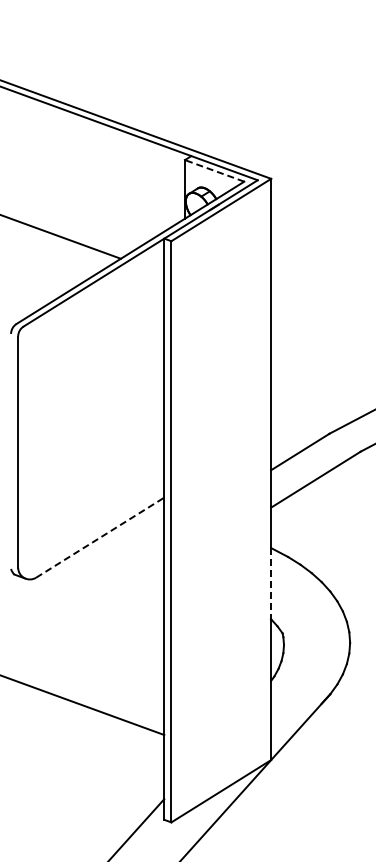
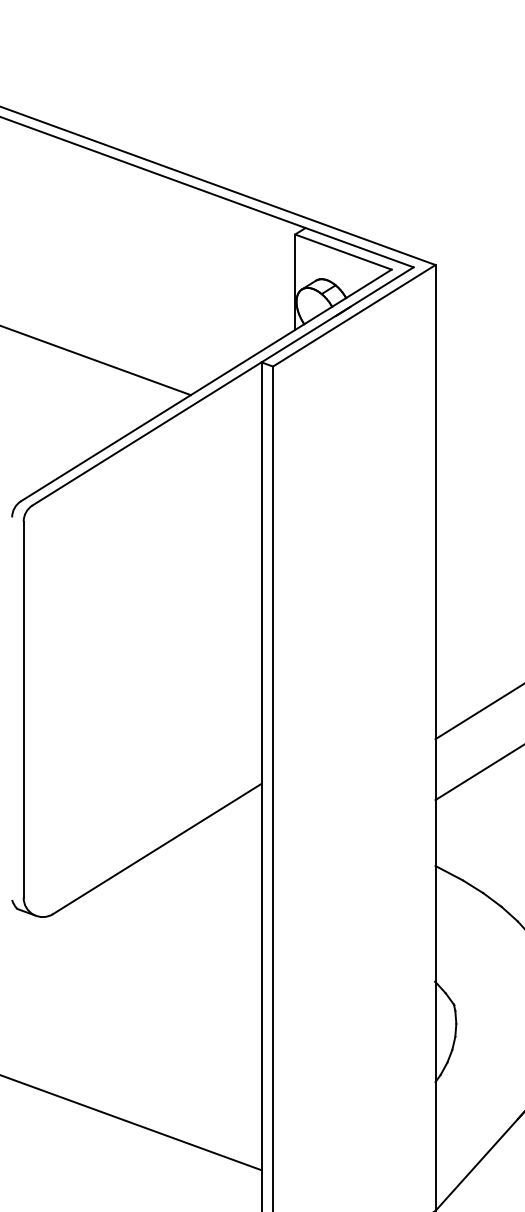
line: (214, 170) -> (343, 251), dashed -> solid
line: (100, 537) -> (157, 848), dashed -> solid
line: (271, 583) -> (435, 923), dashed -> solid

